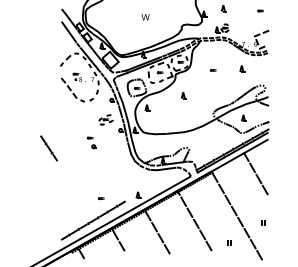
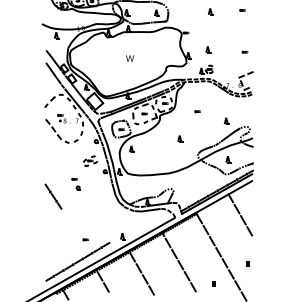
part: (242, 68) -> (226, 120), moved
part: (184, 95) -> (180, 138), moved
line: (49, 148) -> (53, 196), moved

